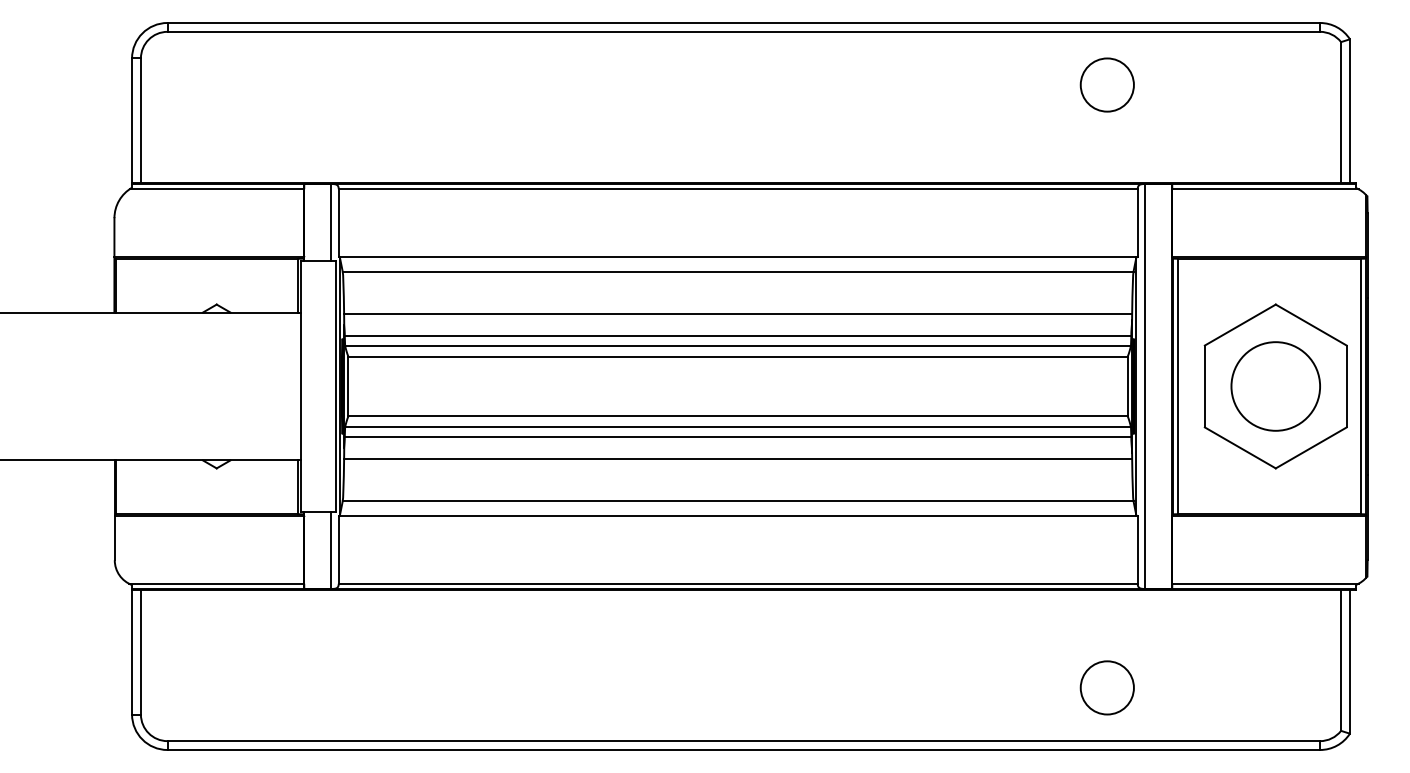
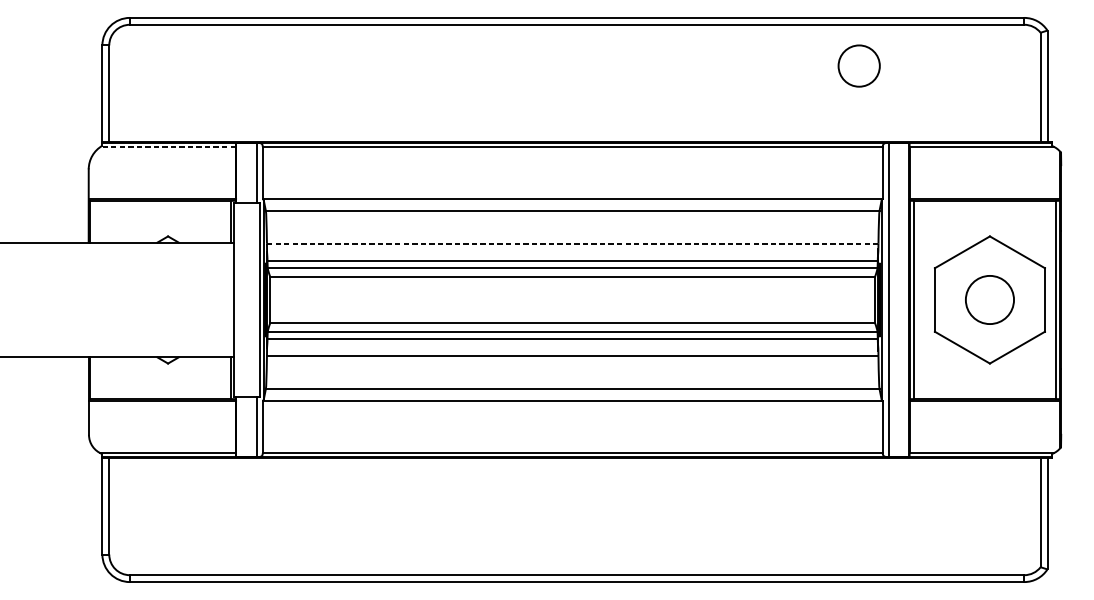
line: (216, 189) -> (167, 147), solid -> dashed
line: (737, 314) -> (572, 244), solid -> dashed
circle: (1275, 386) -> (989, 300), size x0.7
circle: (1106, 687) -> (858, 533), removed

